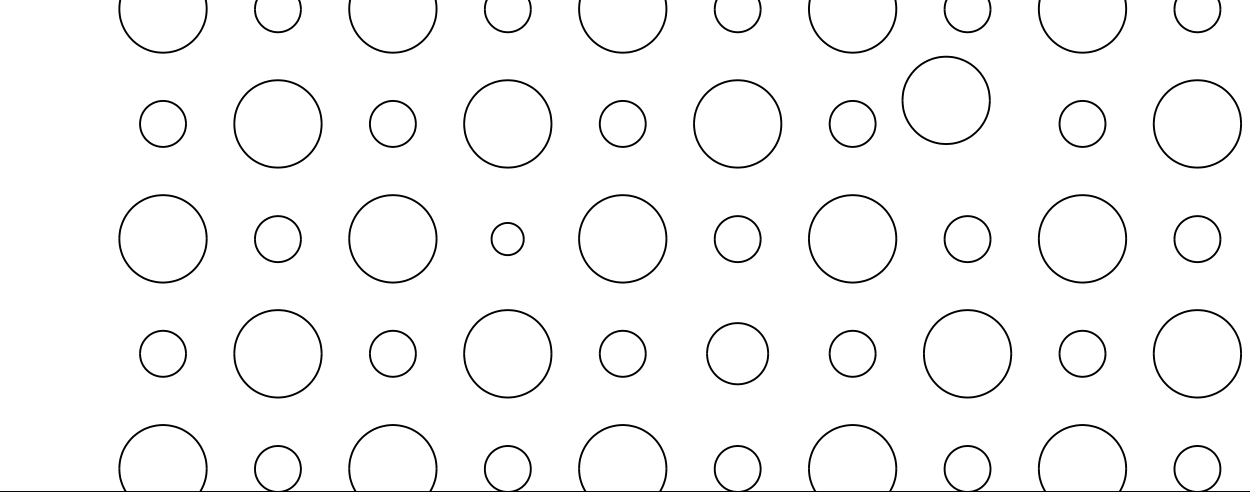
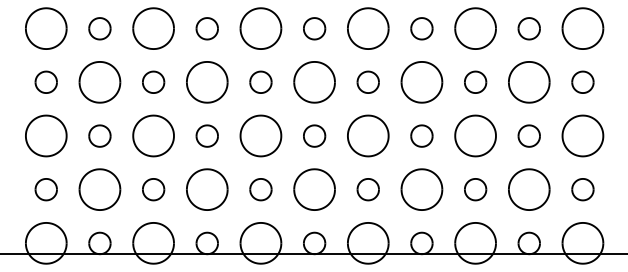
part: (945, 100) -> (421, 82), moved
part: (506, 237) -> (206, 135), size x1.43
part: (737, 353) -> (314, 189), size x1.43

